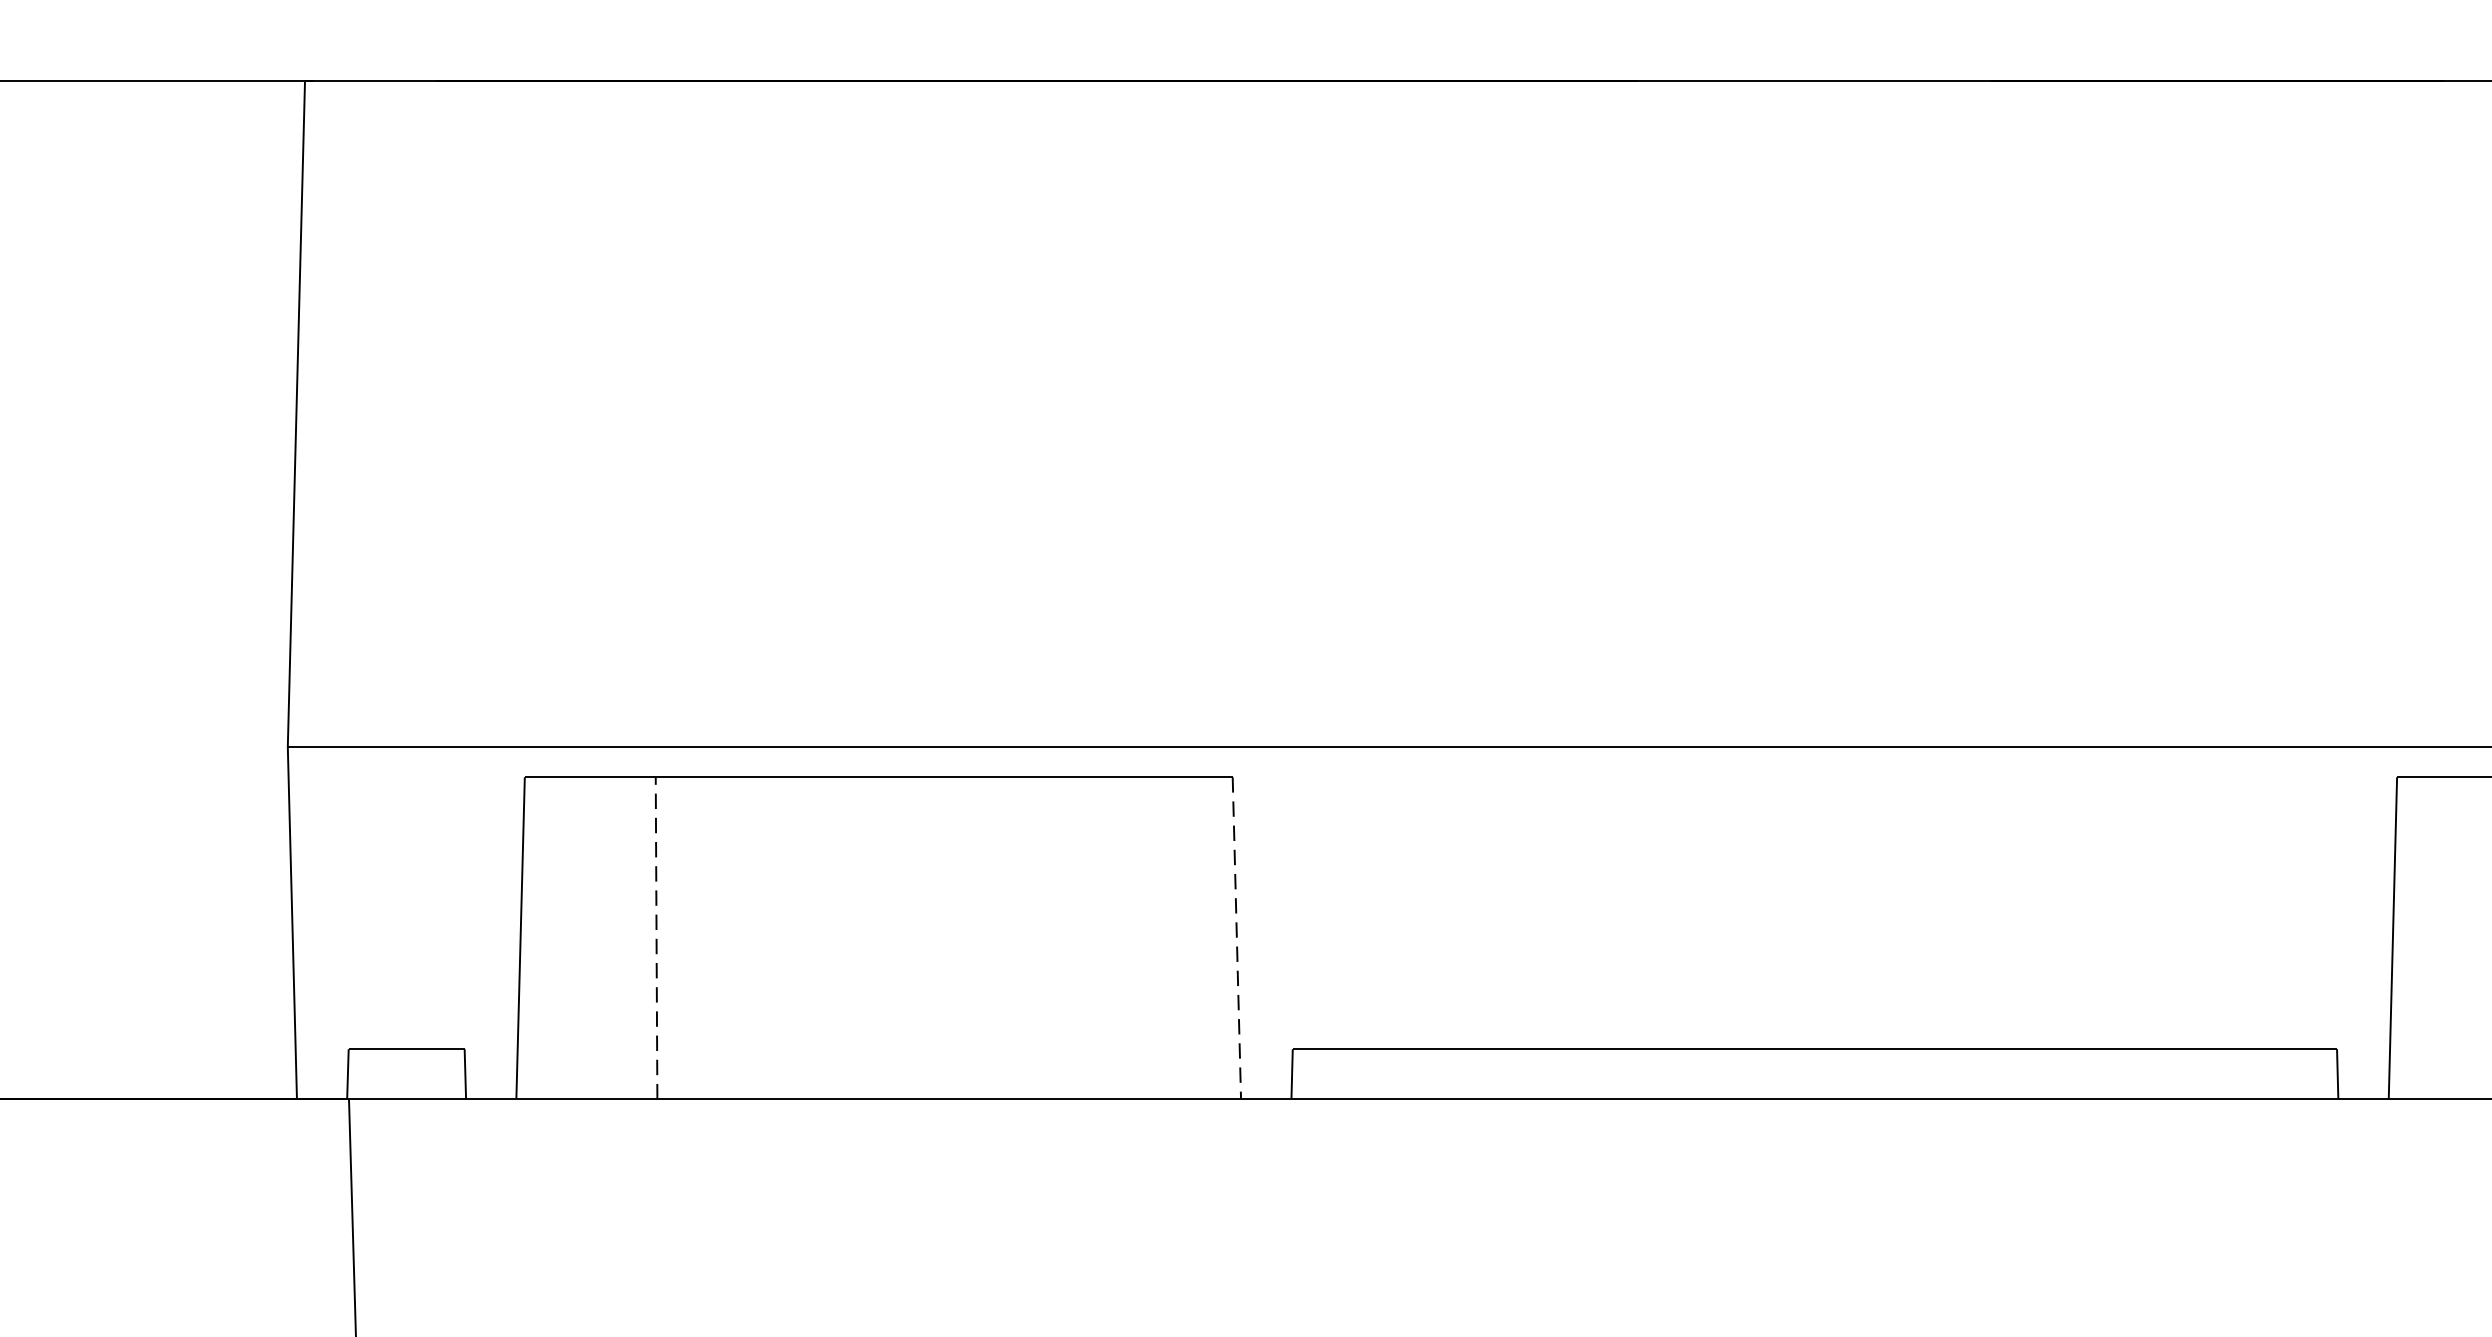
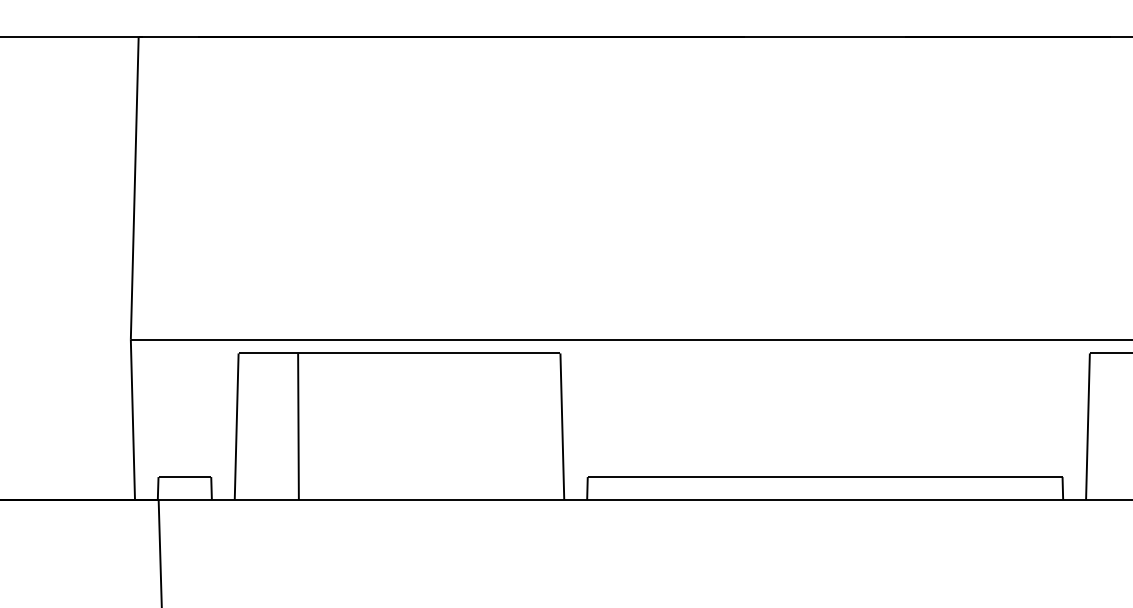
line: (656, 937) -> (298, 426), dashed -> solid
line: (1237, 940) -> (562, 427), dashed -> solid

